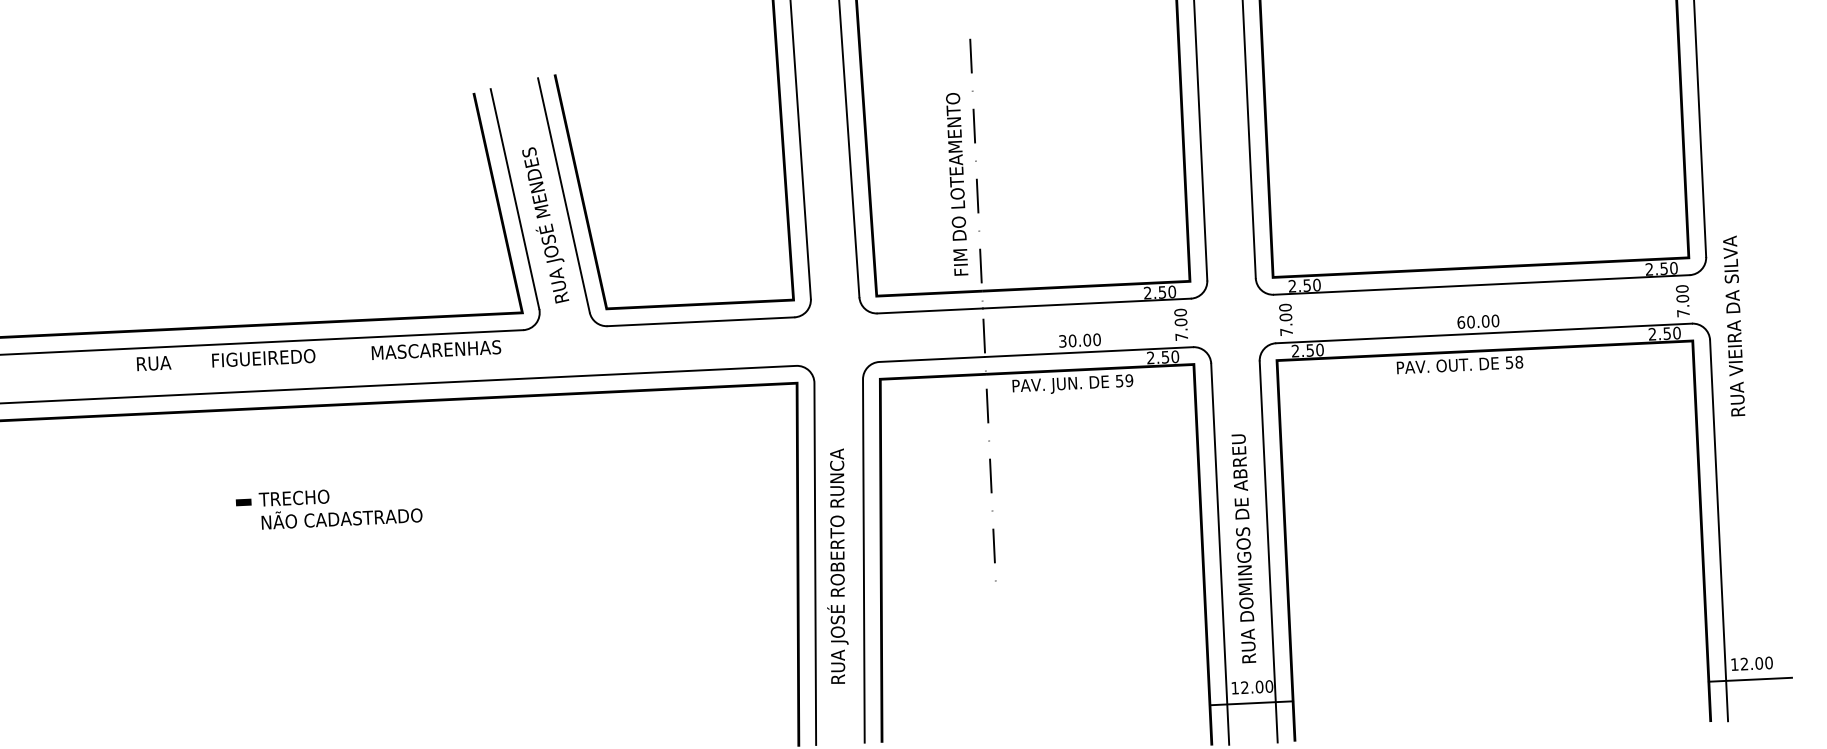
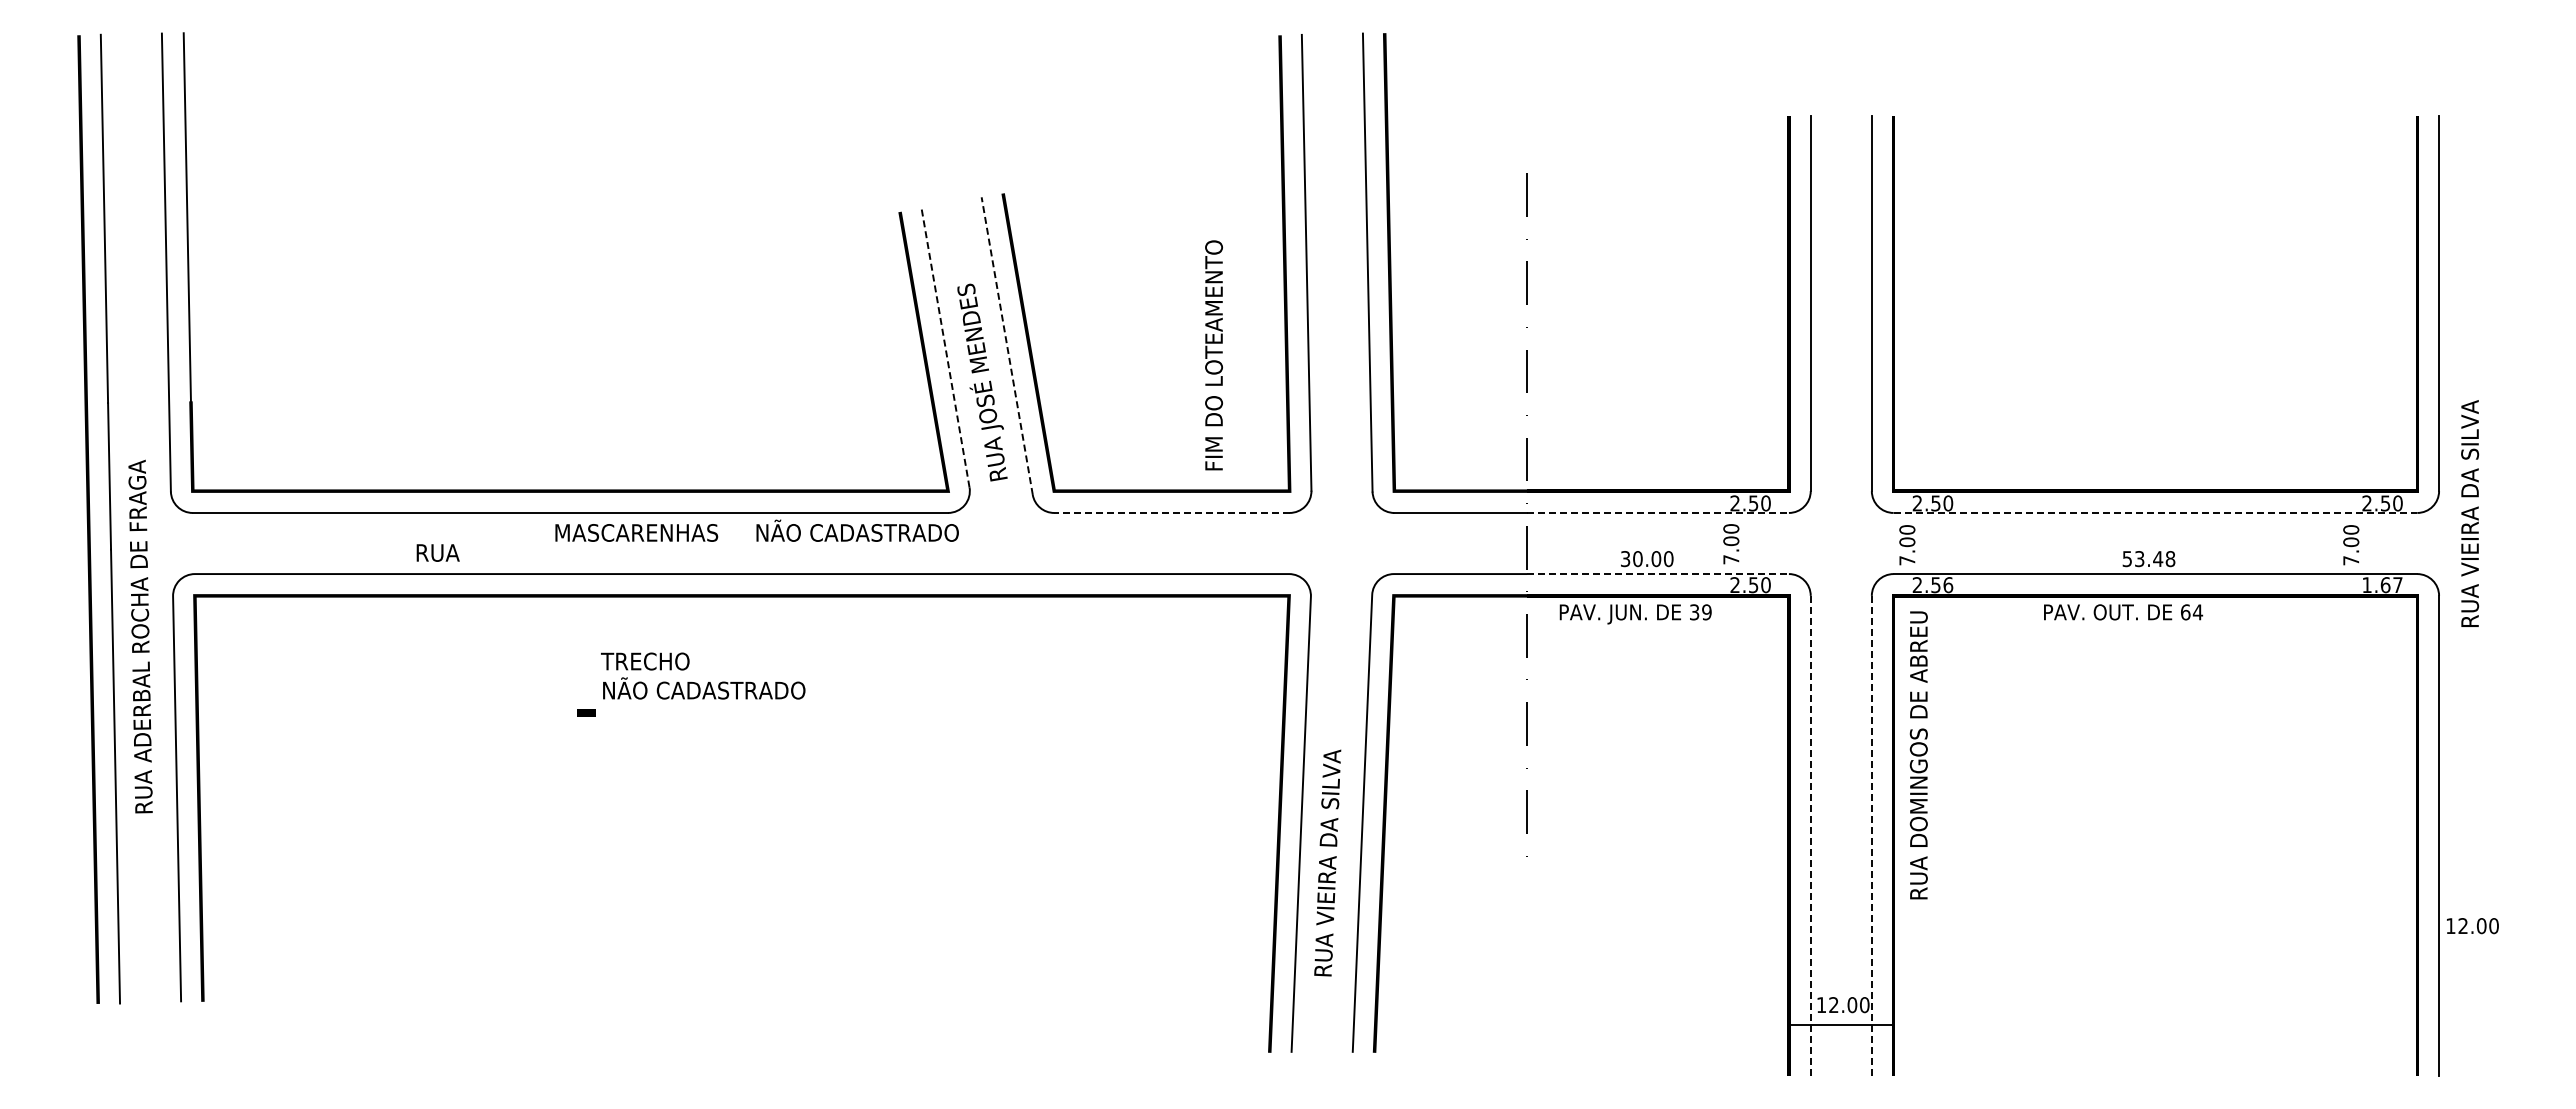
text: (956, 184) -> (1213, 355), moved
line: (564, 195) -> (1007, 346), solid -> dashed
line: (514, 198) -> (945, 347), solid -> dashed
line: (1481, 284) -> (2155, 512), solid -> dashed
text: (1683, 301) -> (2351, 545), moved
line: (1087, 303) -> (1658, 512), solid -> dashed
line: (700, 321) -> (1171, 512), solid -> dashed
text: (1478, 322) -> (2148, 559), 60.00 -> 53.48
text: (1181, 325) -> (1731, 544), moved
text: (1734, 325) -> (2470, 513), moved
text: (1664, 334) -> (2382, 585), 2.50 -> 1.67
text: (452, 347) -> (858, 530), MASCARENHAS -> NÃO CADASTRADO
text: (1320, 349) -> (1948, 584), 2.50 -> 2.56
line: (1089, 352) -> (1658, 574), solid -> dashed
text: (277, 357) -> (637, 532), FIGUEIREDO -> MASCARENHAS
text: (1514, 362) -> (2192, 612), 58 -> 64
text: (153, 363) -> (437, 552), moved
text: (1119, 380) -> (1694, 611), 59 -> 39
text: (340, 507) -> (703, 675), moved
text: (836, 546) -> (1328, 803), RUA JOSÉ ROBERTO RUNCA -> RUA VIEIRA DA SILVA
text: (1243, 548) -> (1918, 755), moved
line: (1268, 551) -> (1871, 835), solid -> dashed
line: (1219, 553) -> (1810, 835), solid -> dashed
text: (1751, 664) -> (2472, 926), moved
line: (1750, 680) -> (2469, 1025), removed

